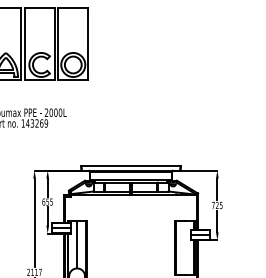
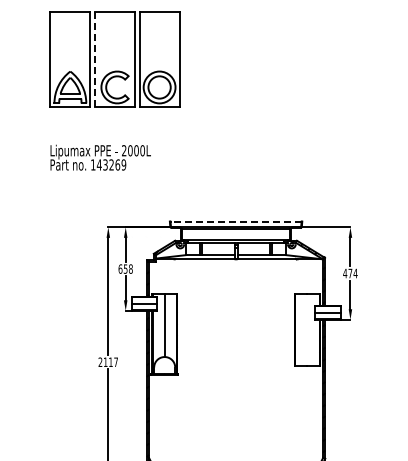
line: (24, 43) -> (95, 59), solid -> dashed
line: (131, 166) -> (236, 221), solid -> dashed
text: (51, 201) -> (130, 268), 655 -> 658
text: (217, 205) -> (350, 273), 725 -> 474

